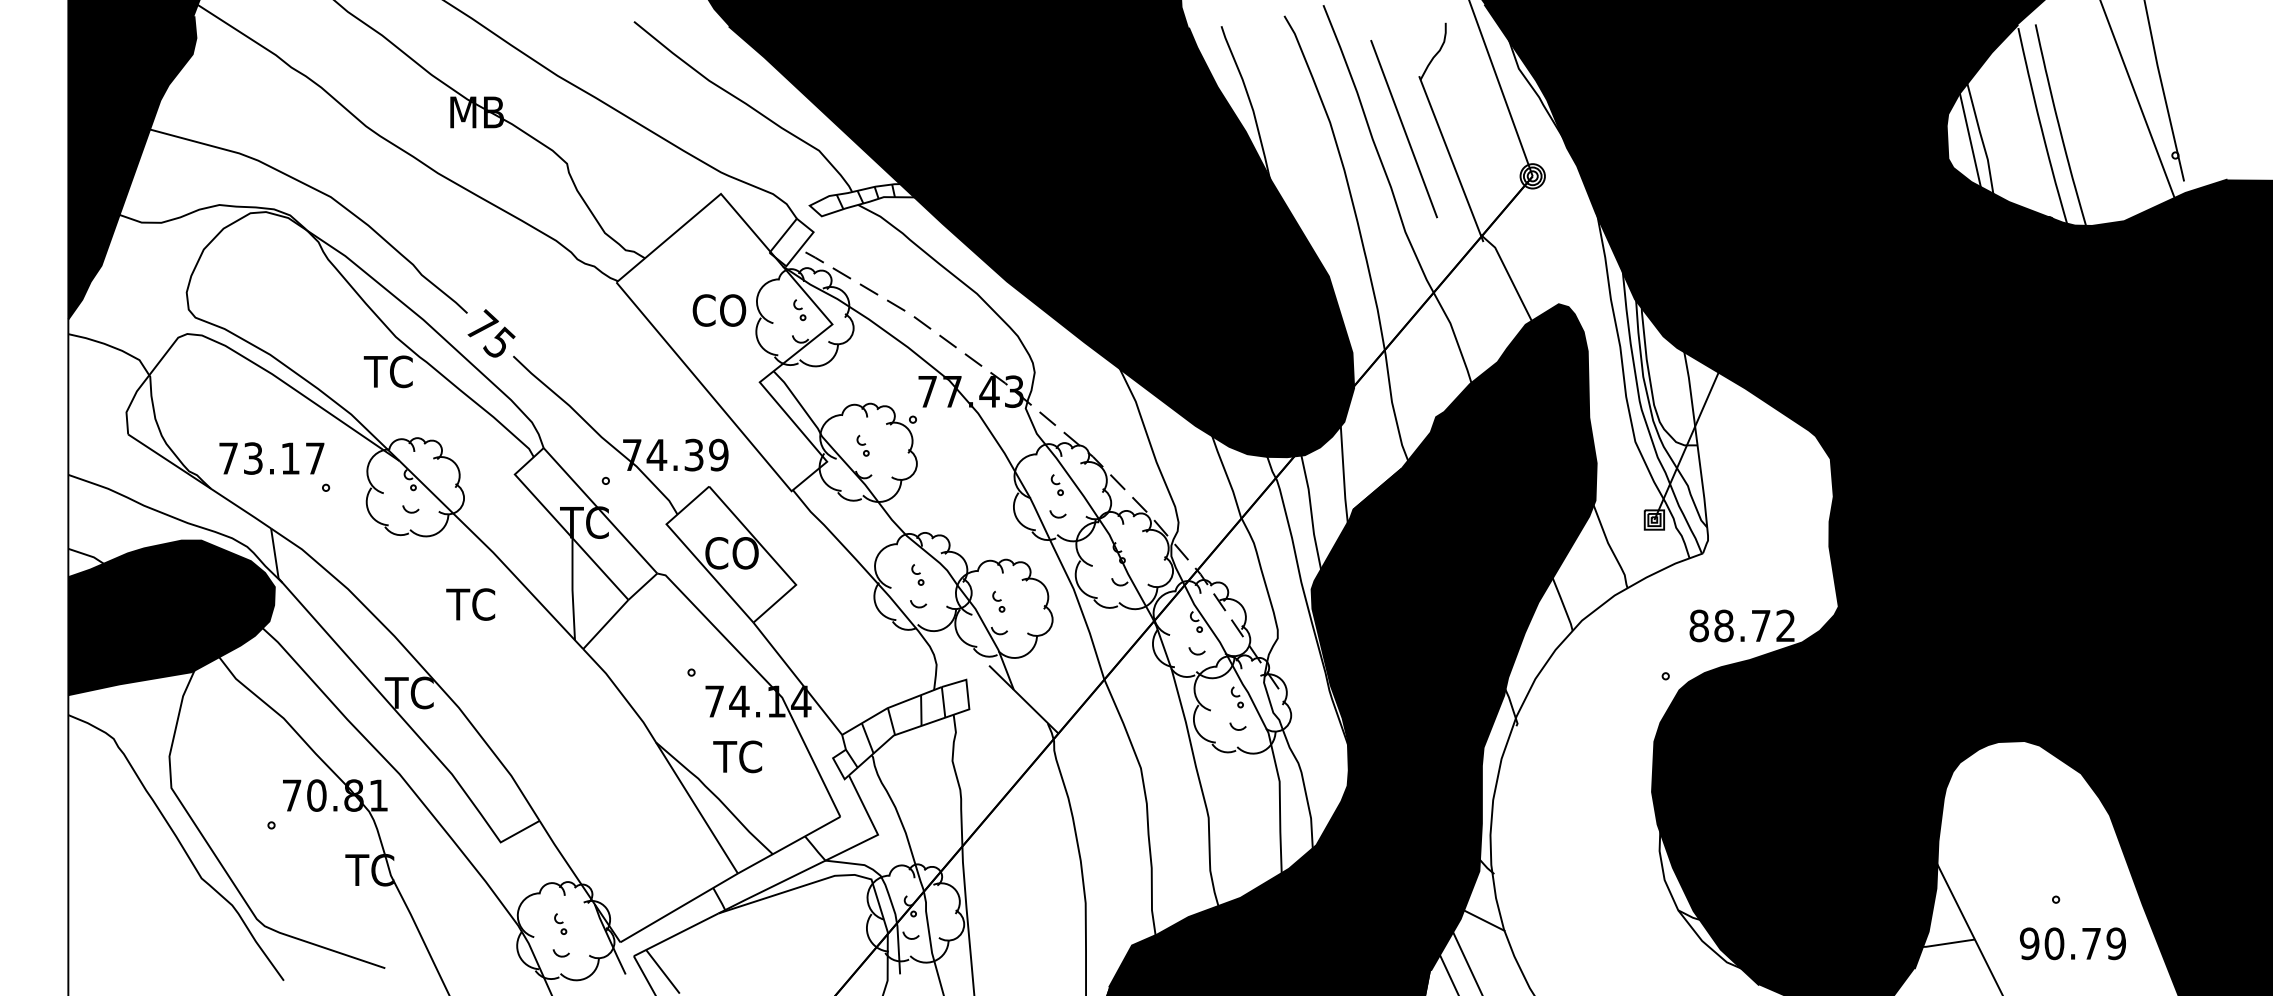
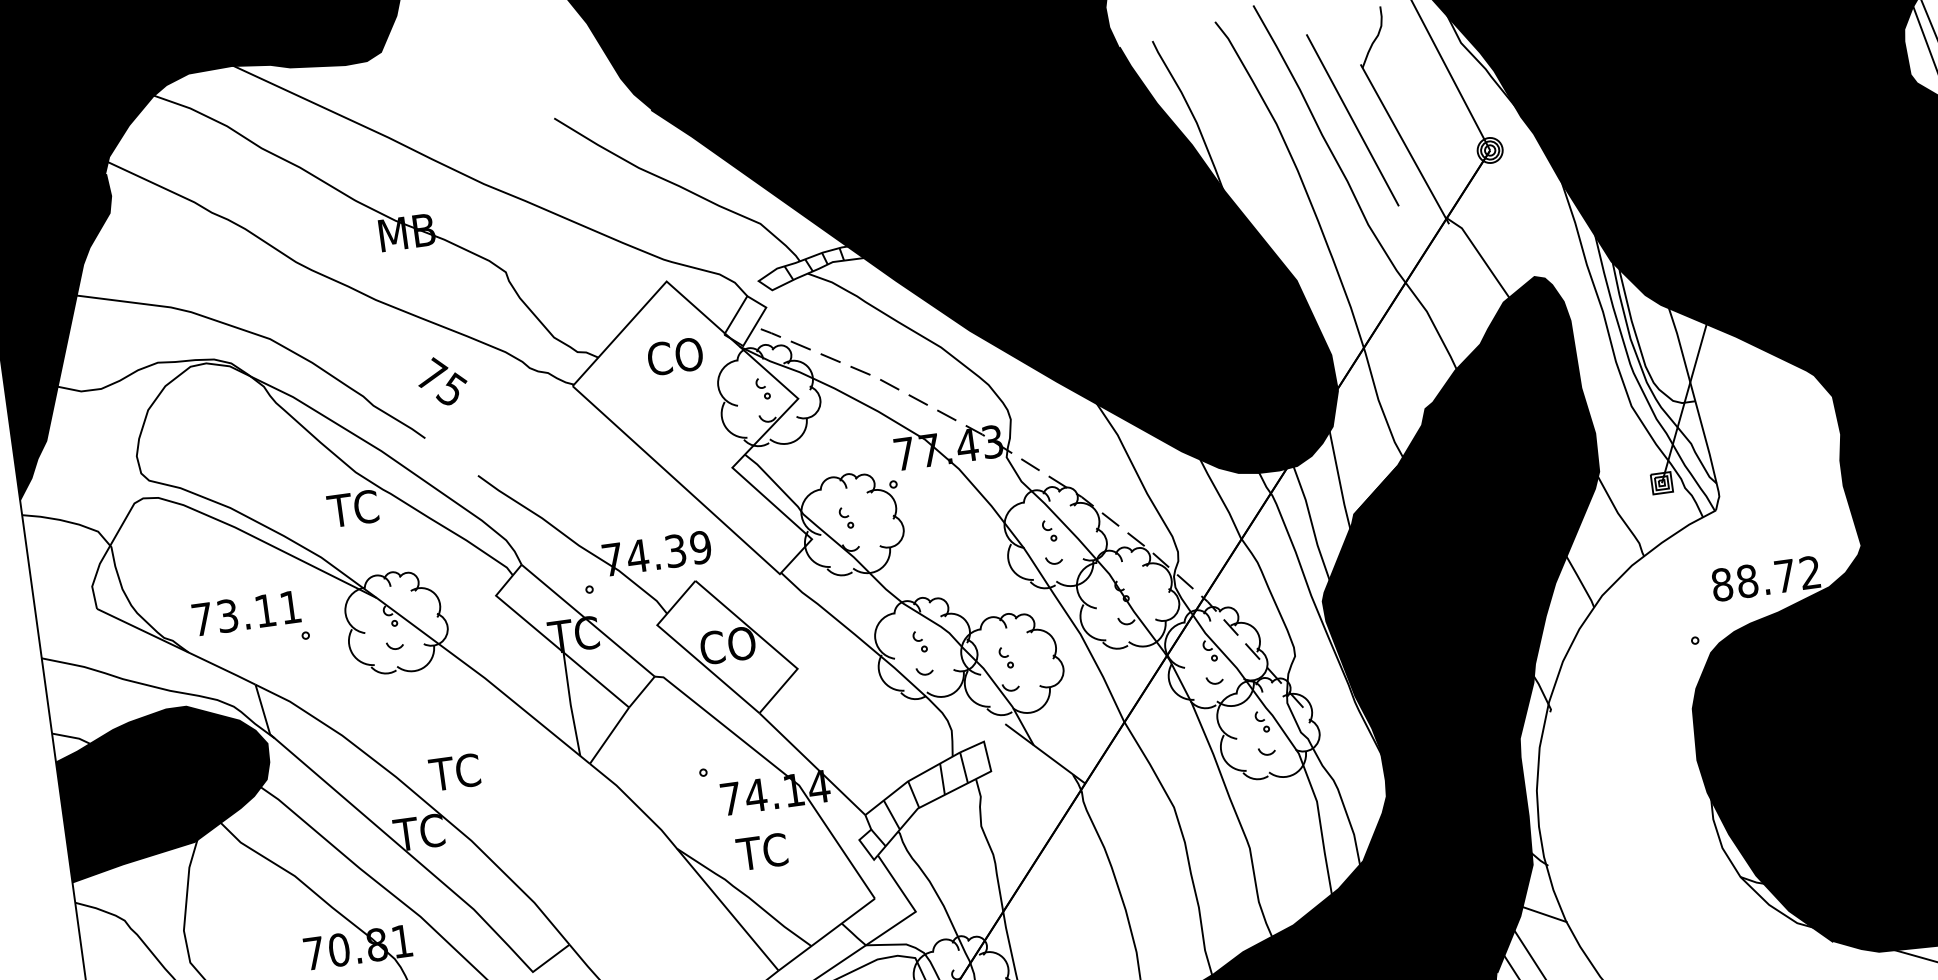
text: (719, 310) -> (675, 356), moved
text: (491, 333) -> (442, 381), moved
text: (315, 458) -> (290, 607), 73.17 -> 73.11
text: (470, 604) -> (454, 772), moved

